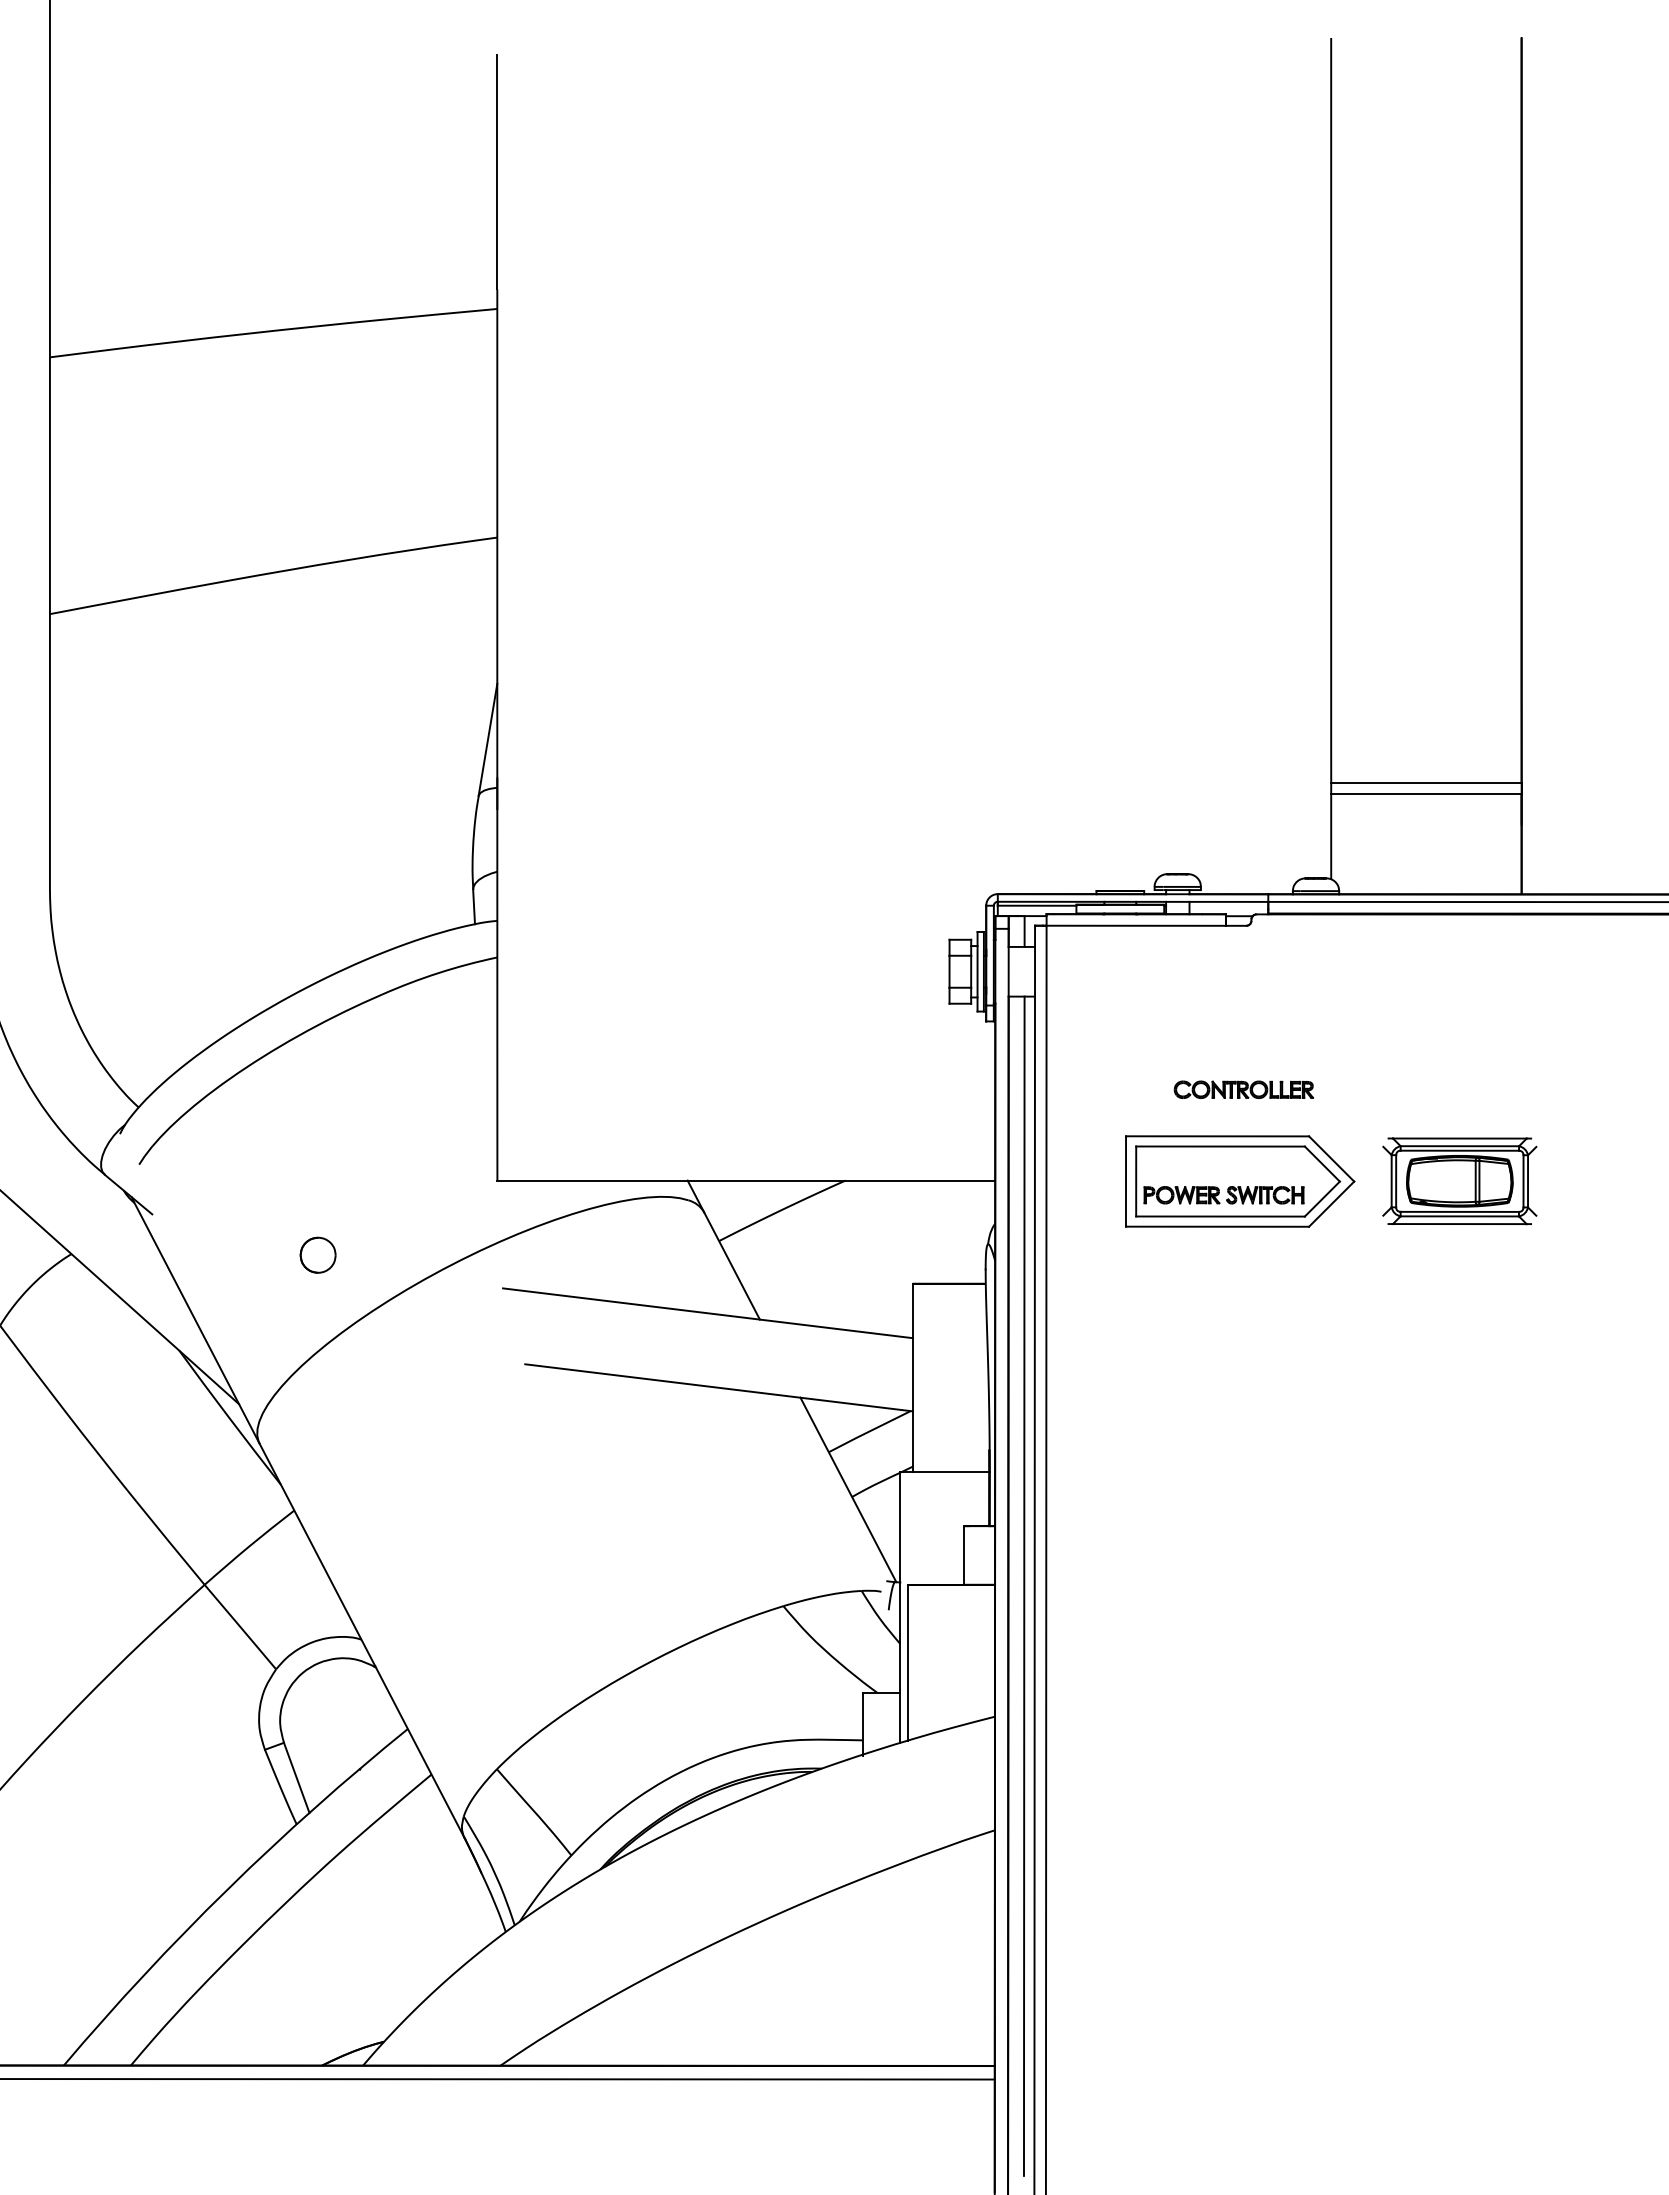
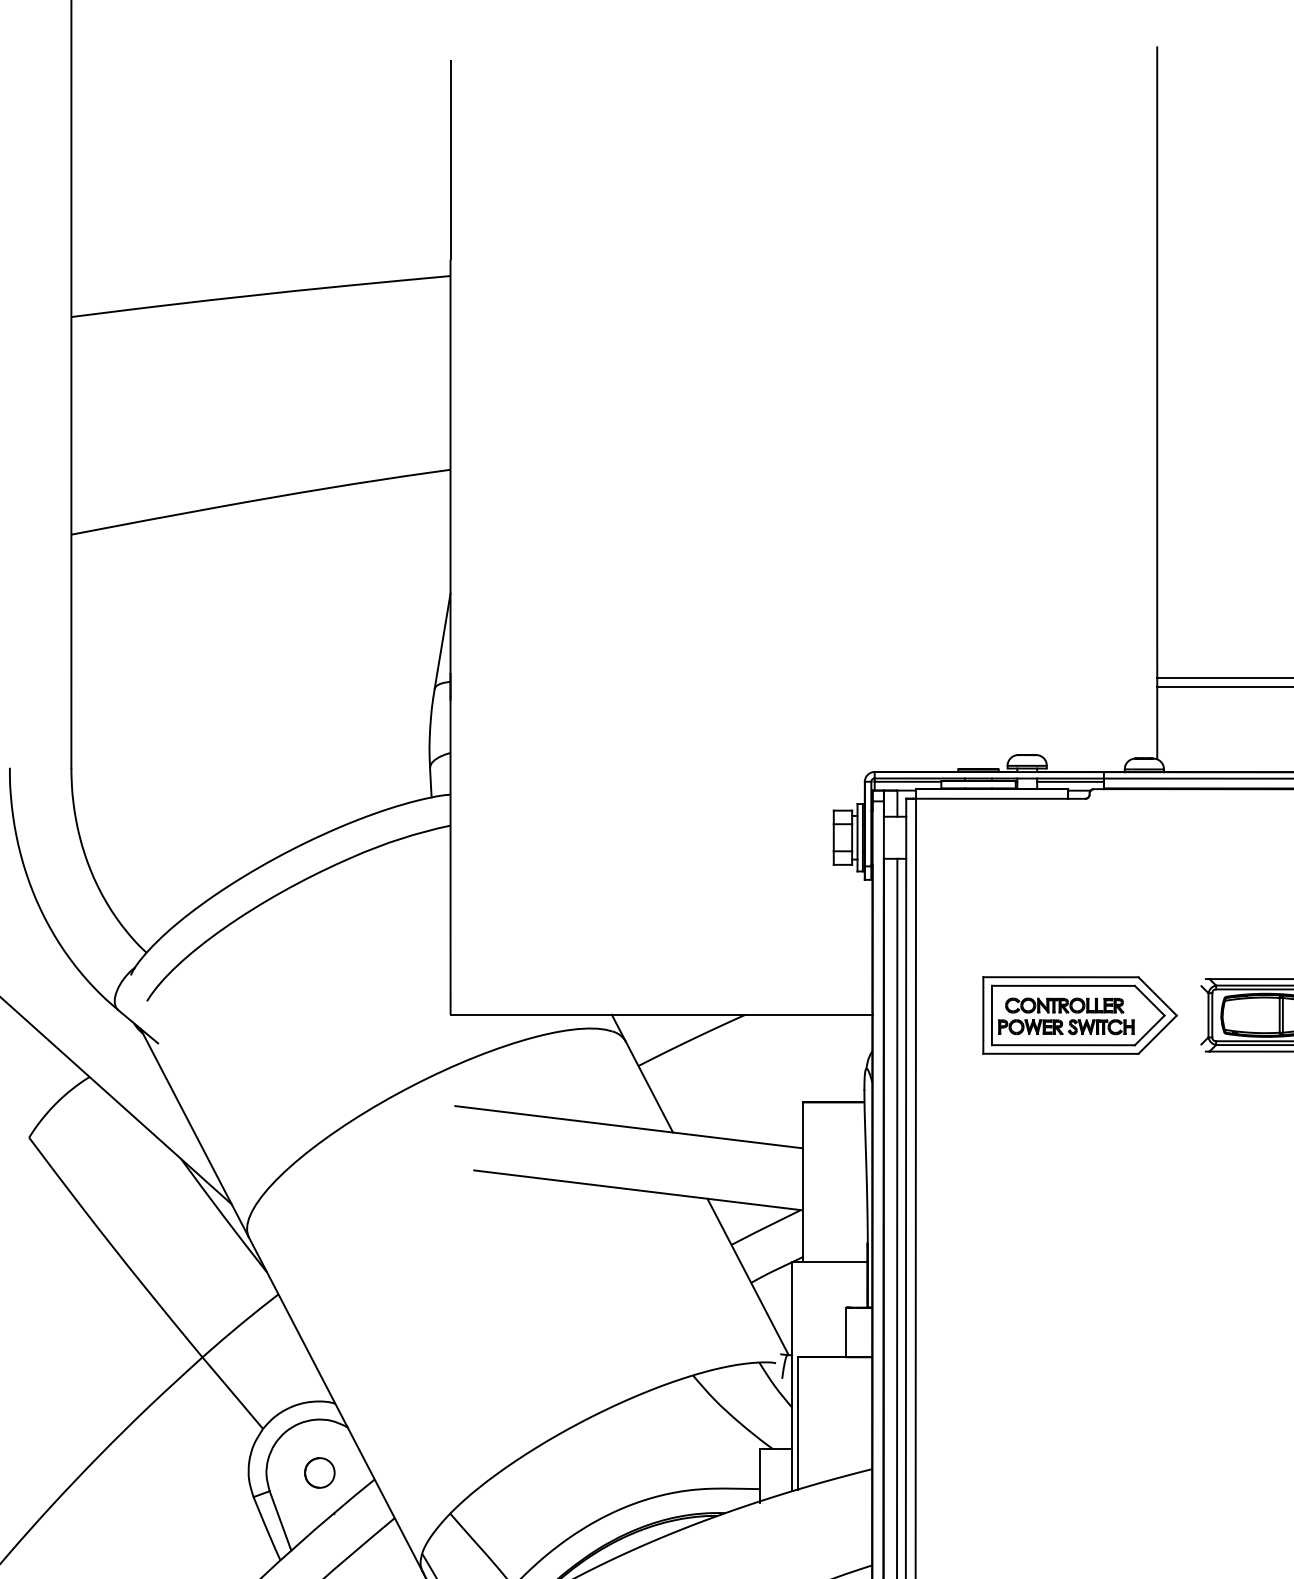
line: (1228, 905) -> (1070, 781), added
part: (1243, 1089) -> (1064, 1005), moved
part: (317, 1254) -> (319, 1472), moved

